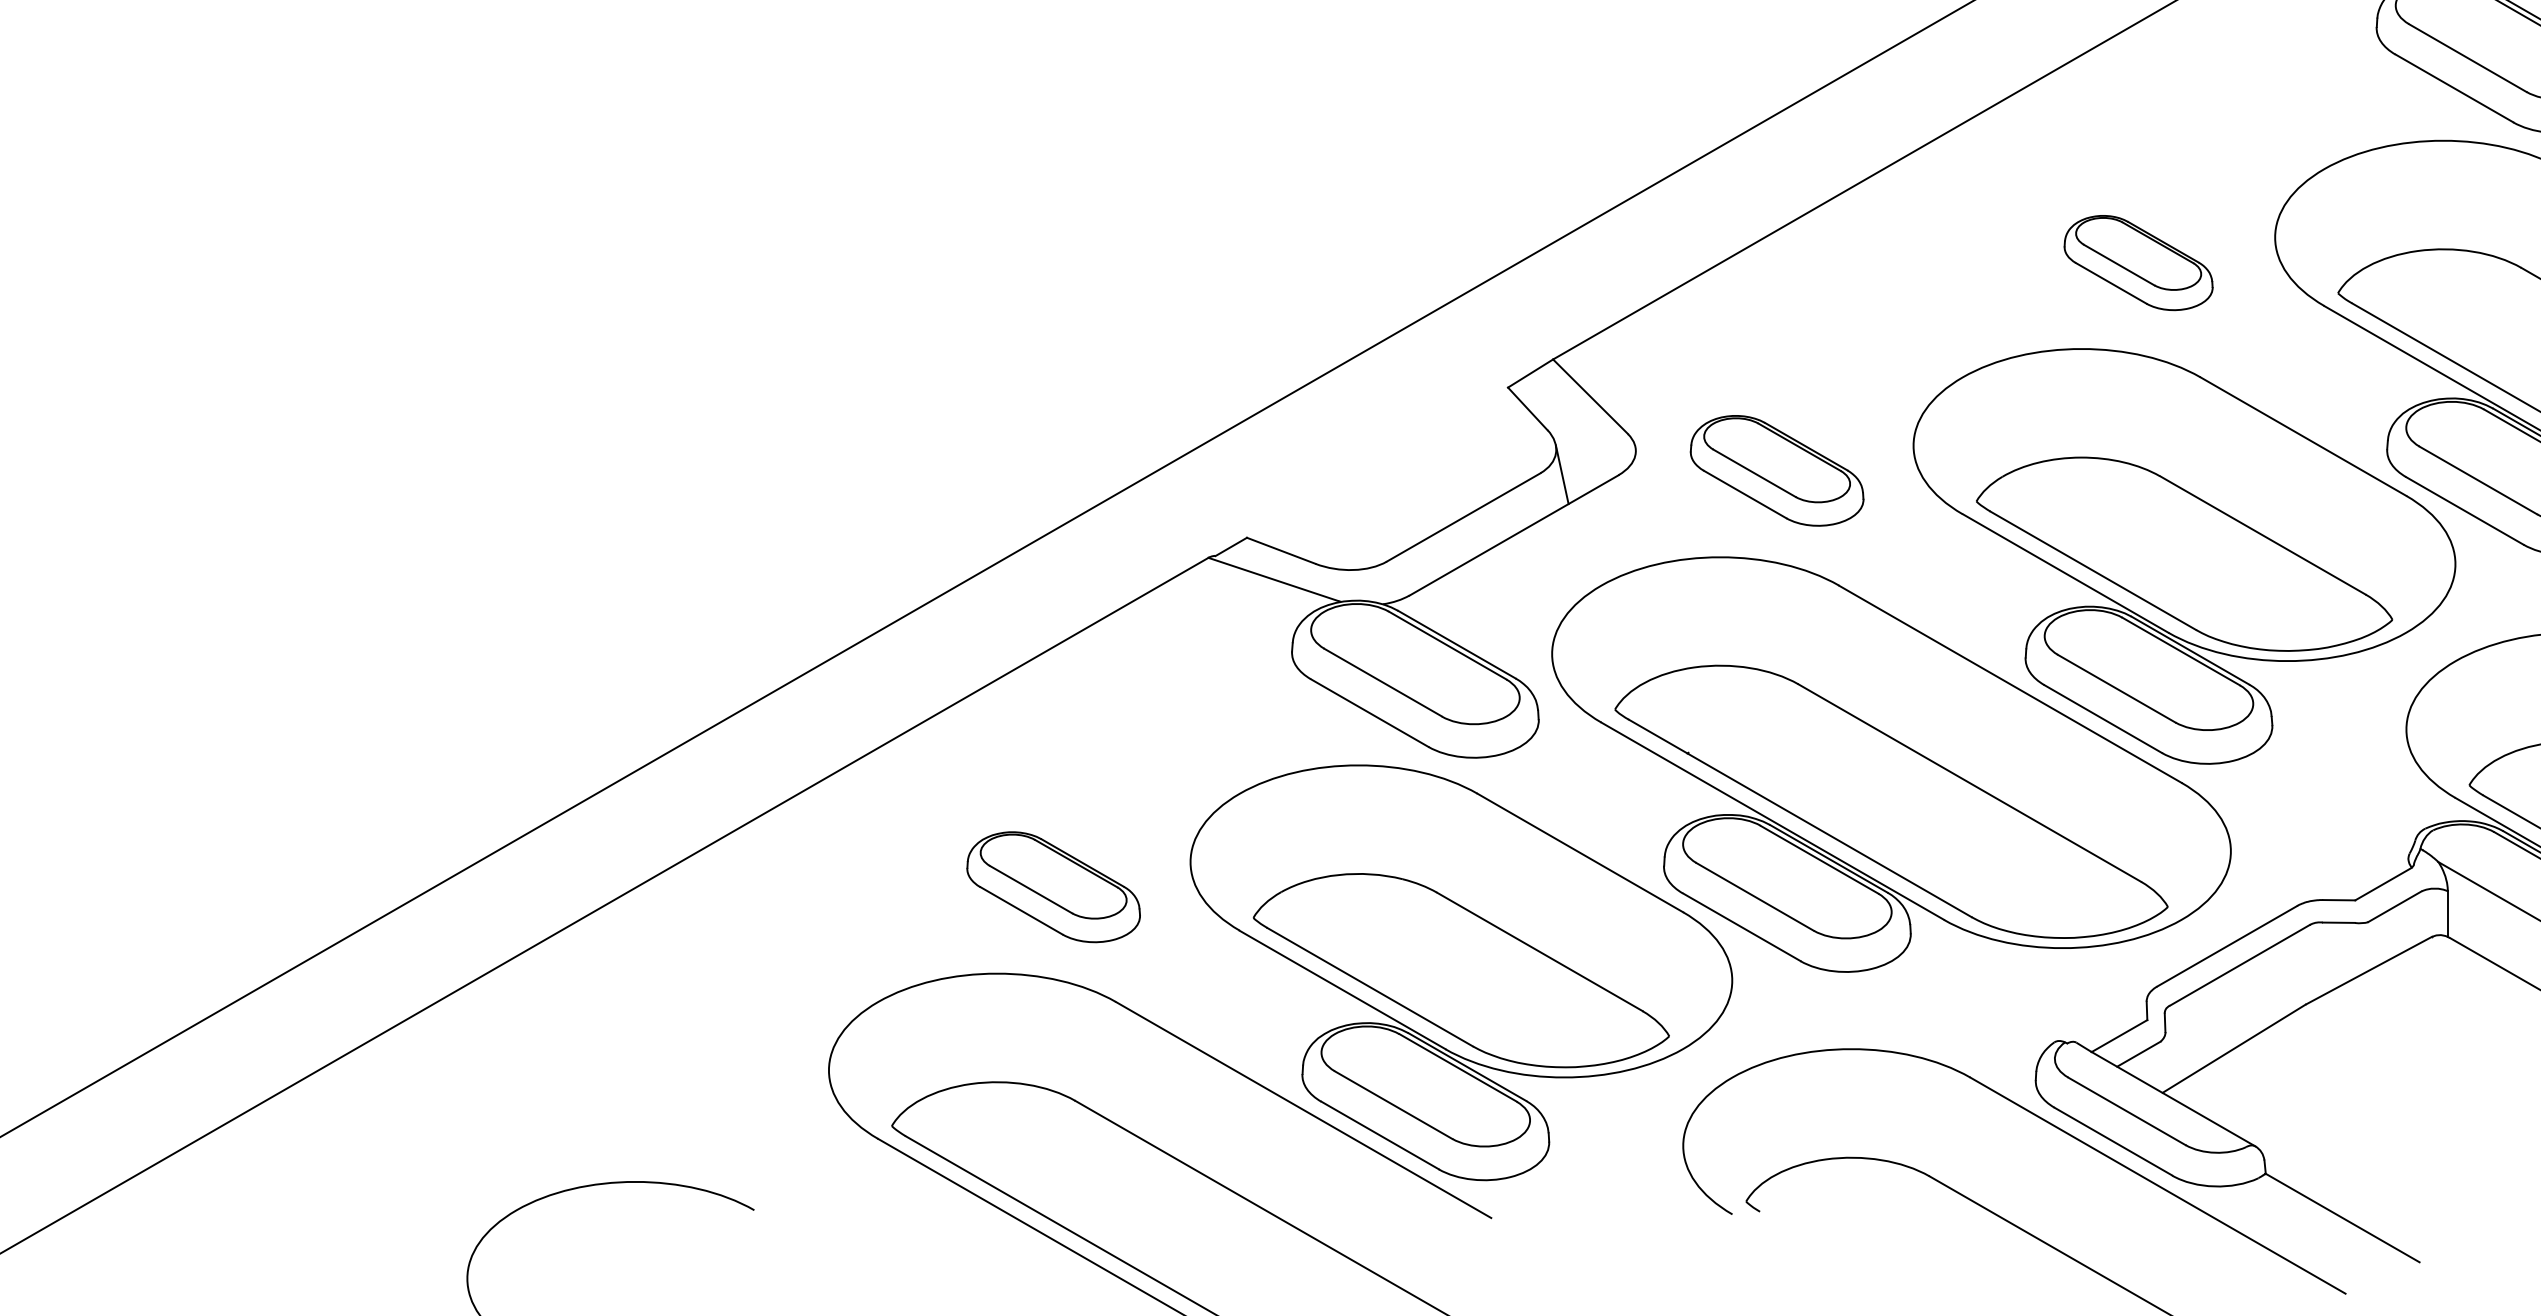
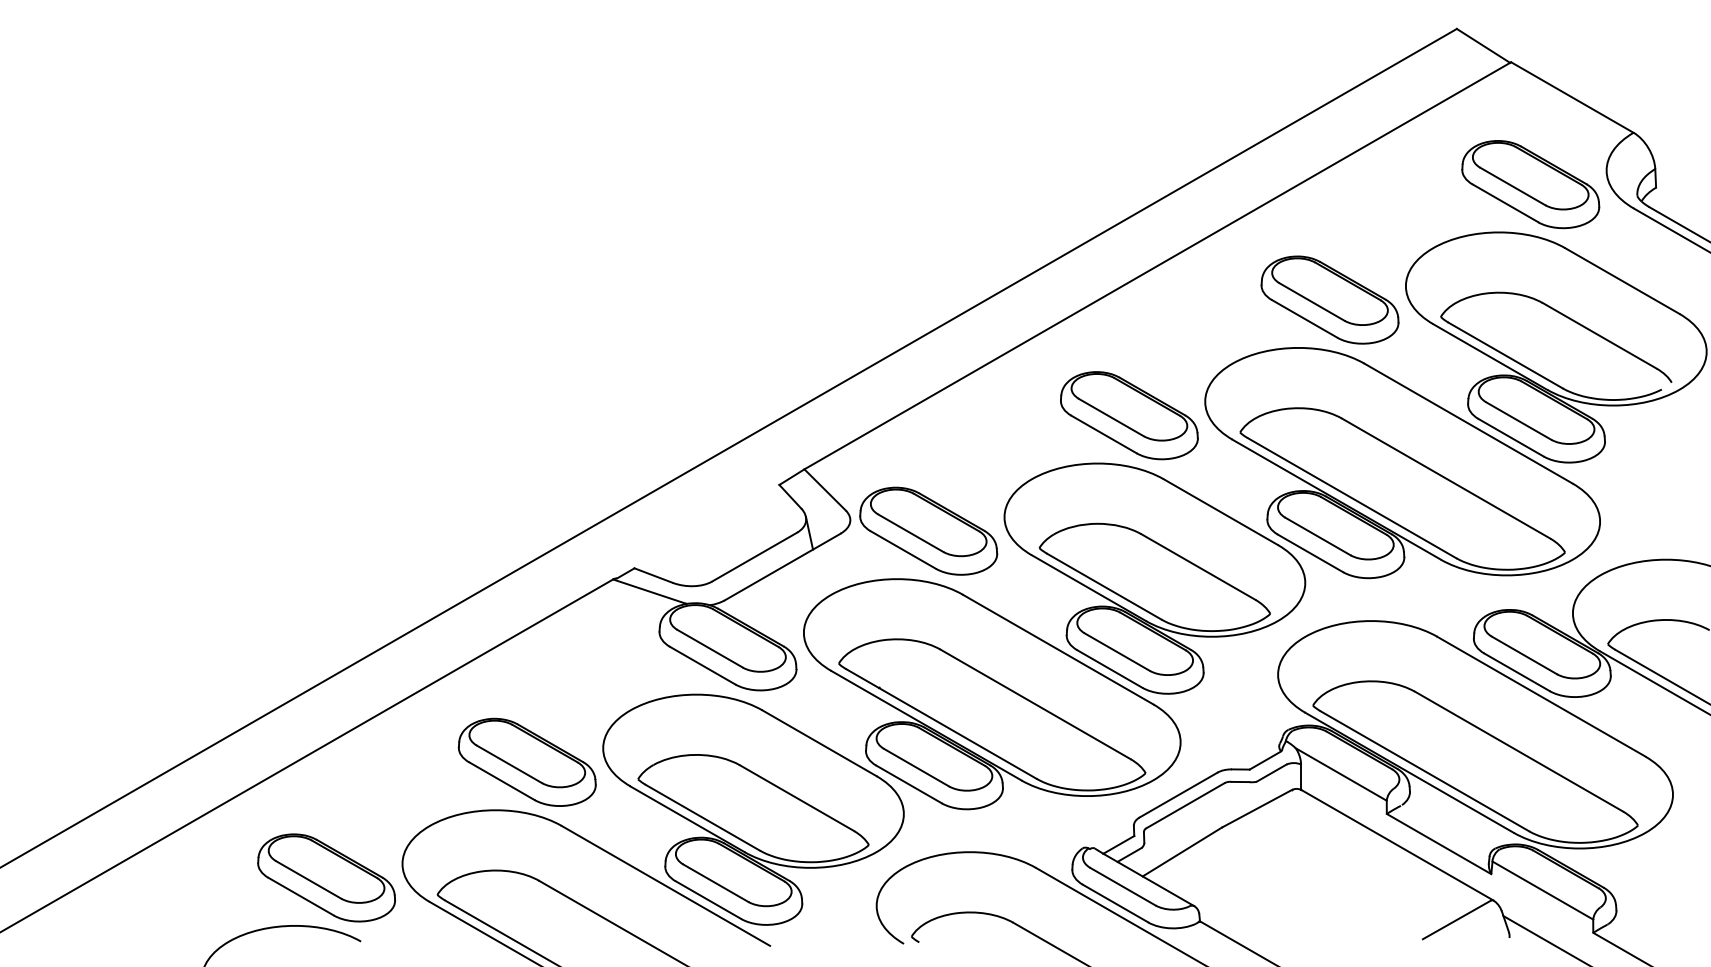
part: (2138, 262) -> (1129, 415), size x1.67
part: (1776, 469) -> (928, 530), size x1.43
part: (1052, 885) -> (526, 761), size x1.43
part: (692, 1094) -> (326, 877), added

